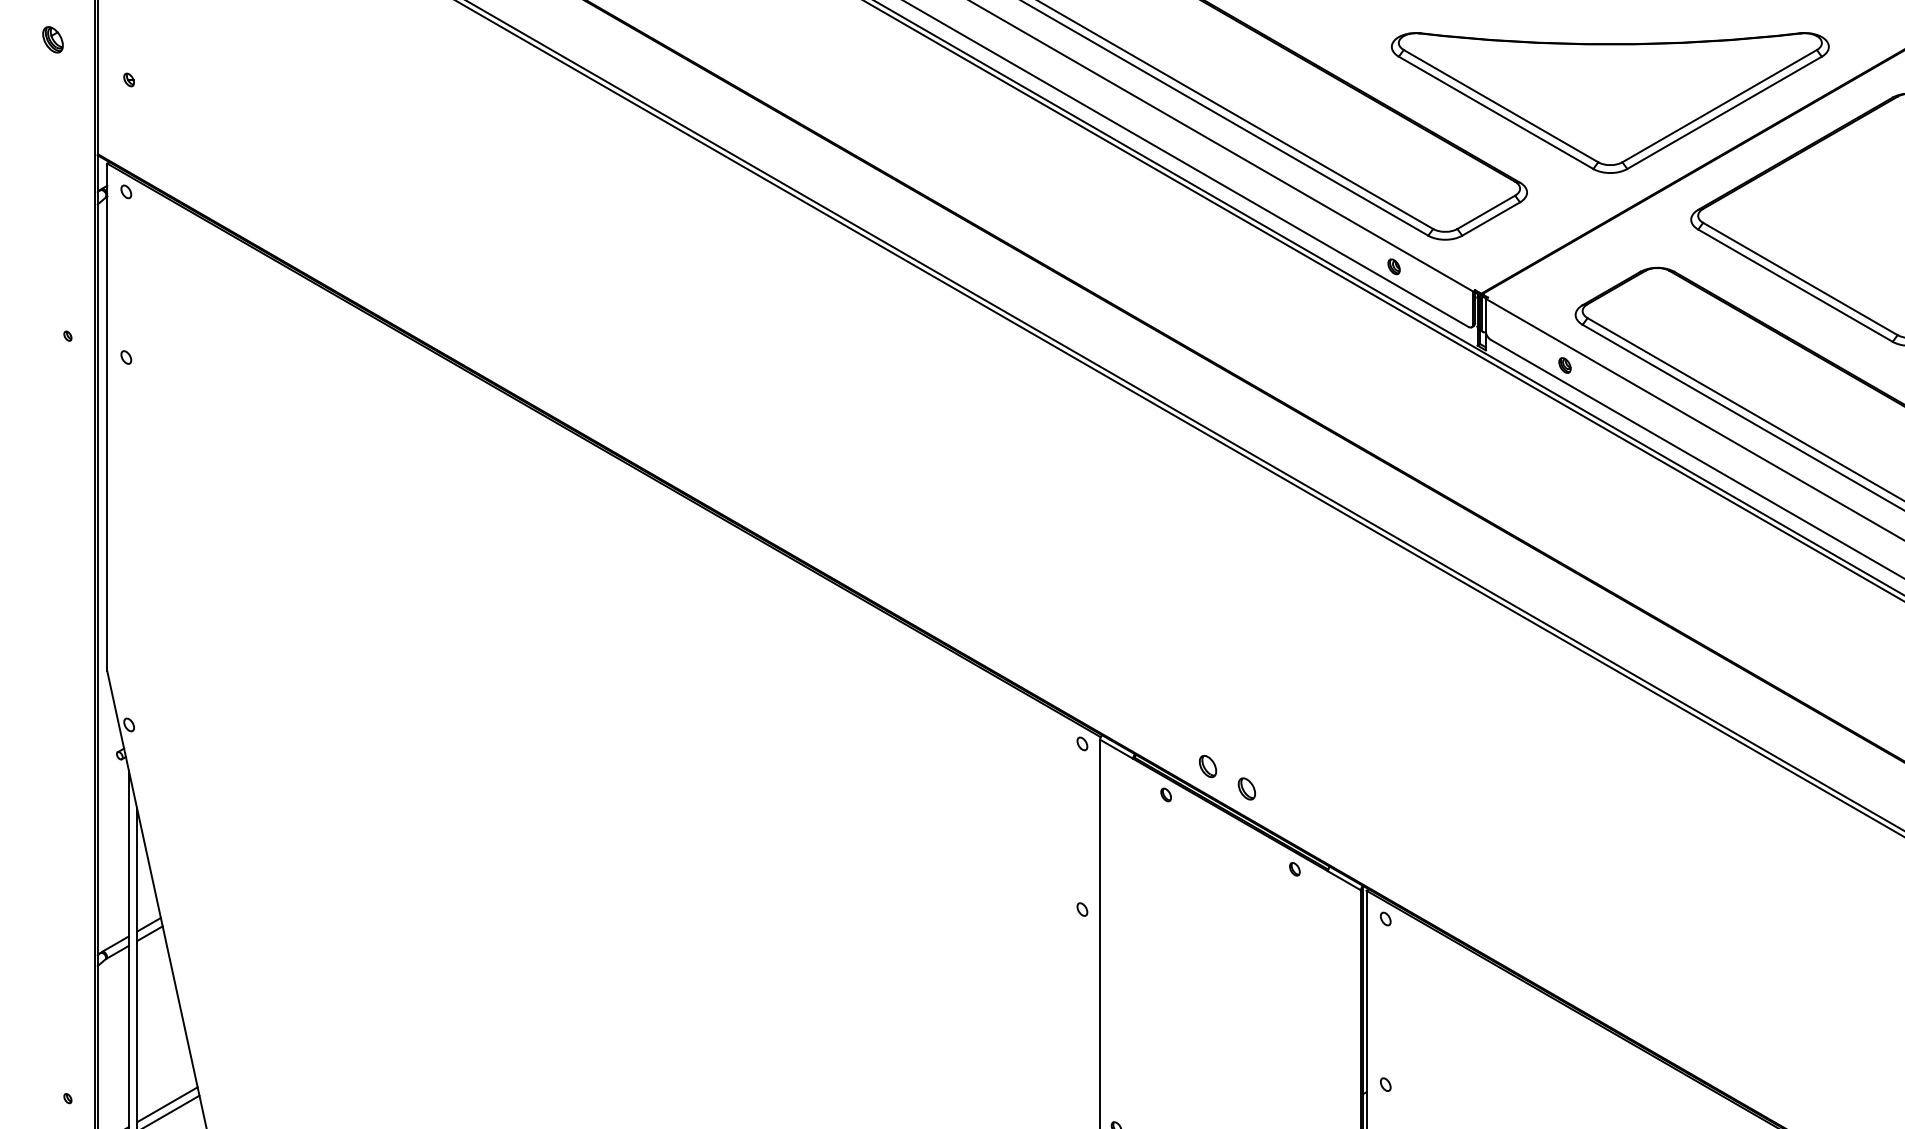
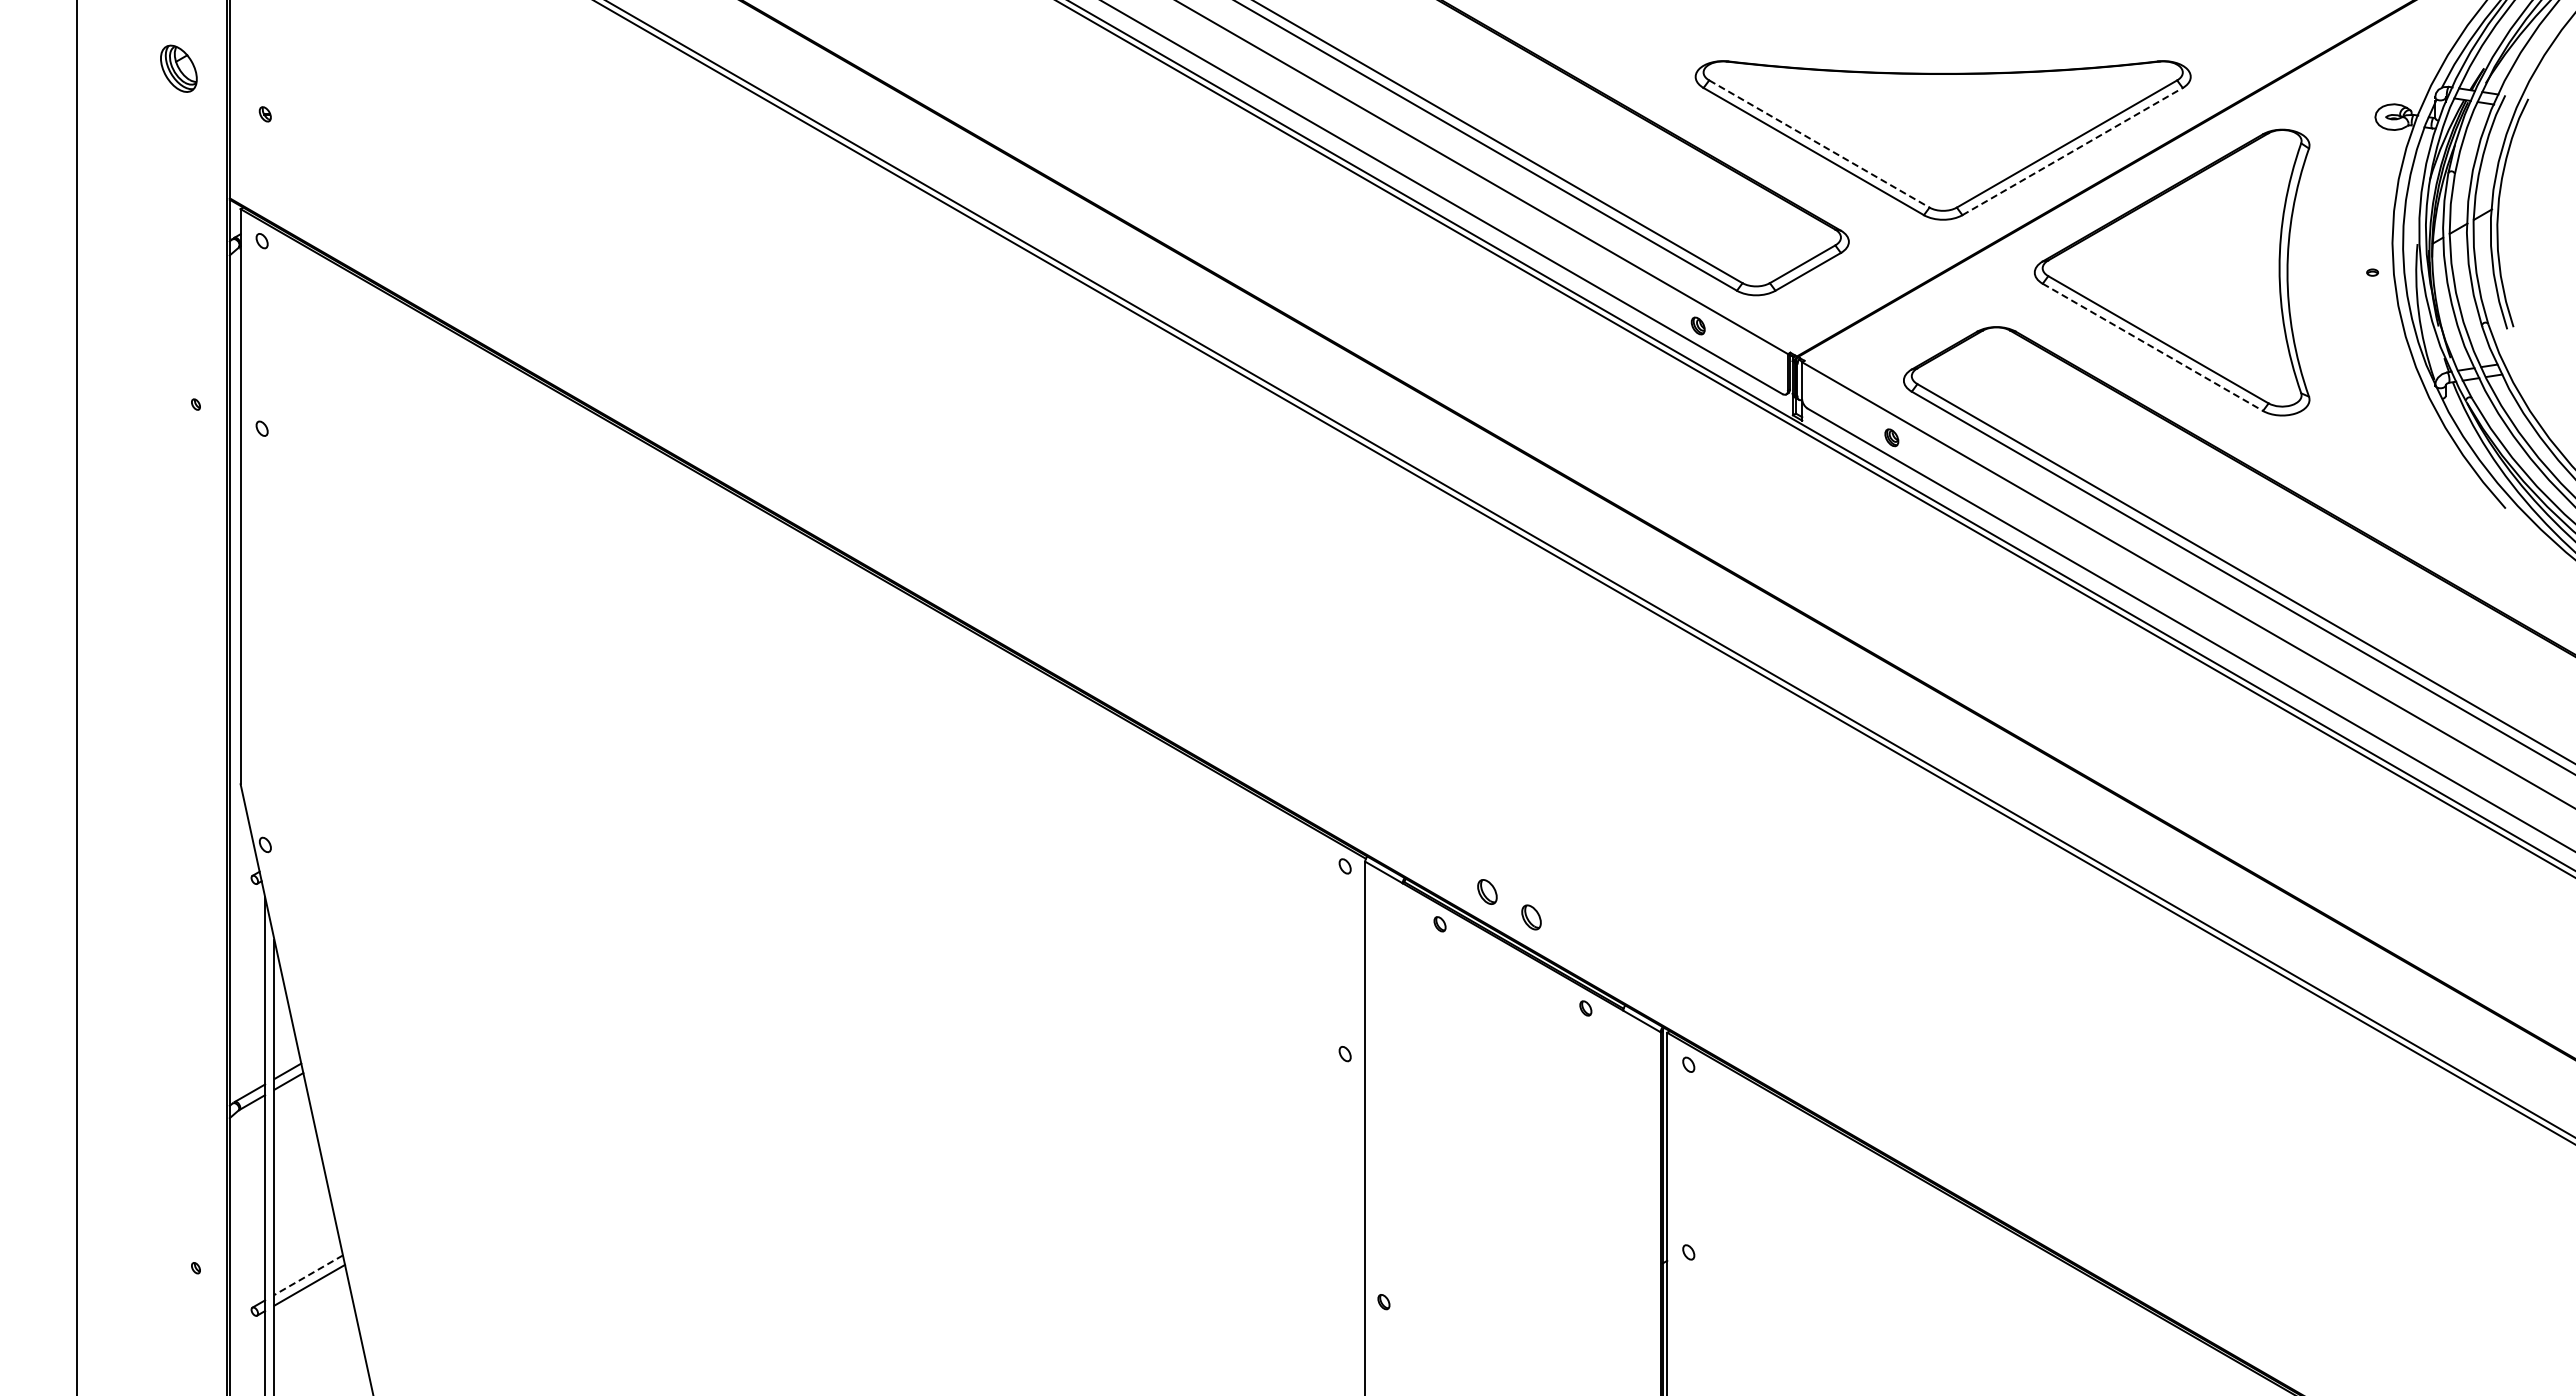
part: (53, 39) -> (179, 68), size x1.6
line: (1501, 106) -> (1819, 144), solid -> dashed
line: (1725, 112) -> (2073, 151), solid -> dashed
line: (1796, 285) -> (2153, 347), solid -> dashed
line: (167, 1105) -> (308, 1275), solid -> dashed

